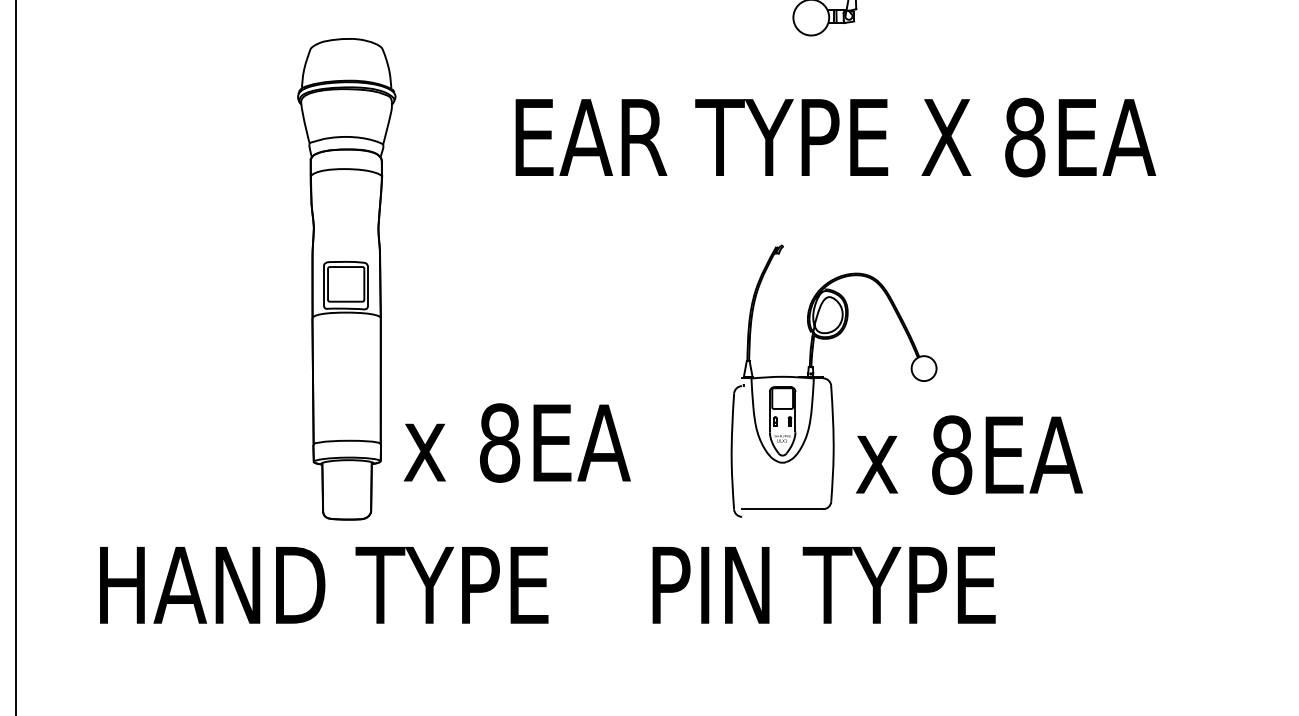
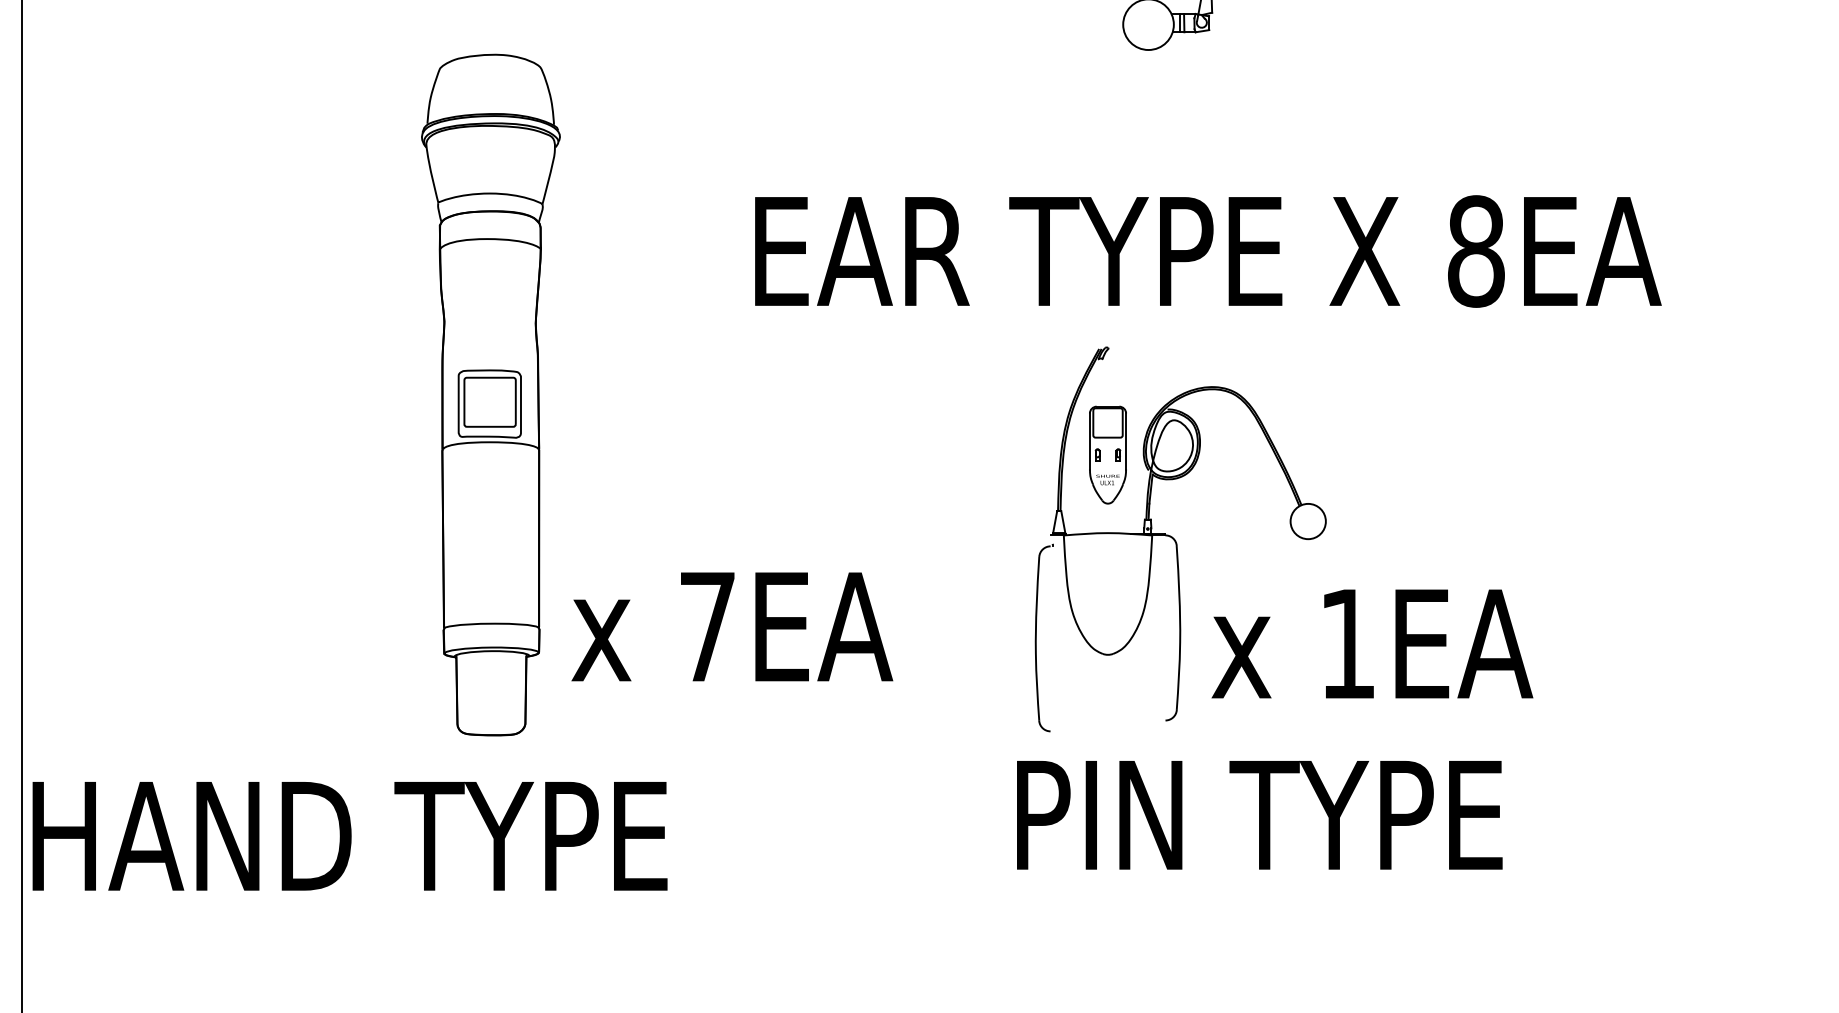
text: (835, 137) -> (1208, 251), moved
part: (782, 420) -> (1107, 454), moved
text: (499, 442) -> (707, 626), 8EA -> 7EA
text: (951, 454) -> (1347, 643), 8EA -> 1EA
line: (782, 509) -> (1107, 720), removed
text: (323, 584) -> (349, 835), moved
text: (823, 584) -> (1259, 814), moved

